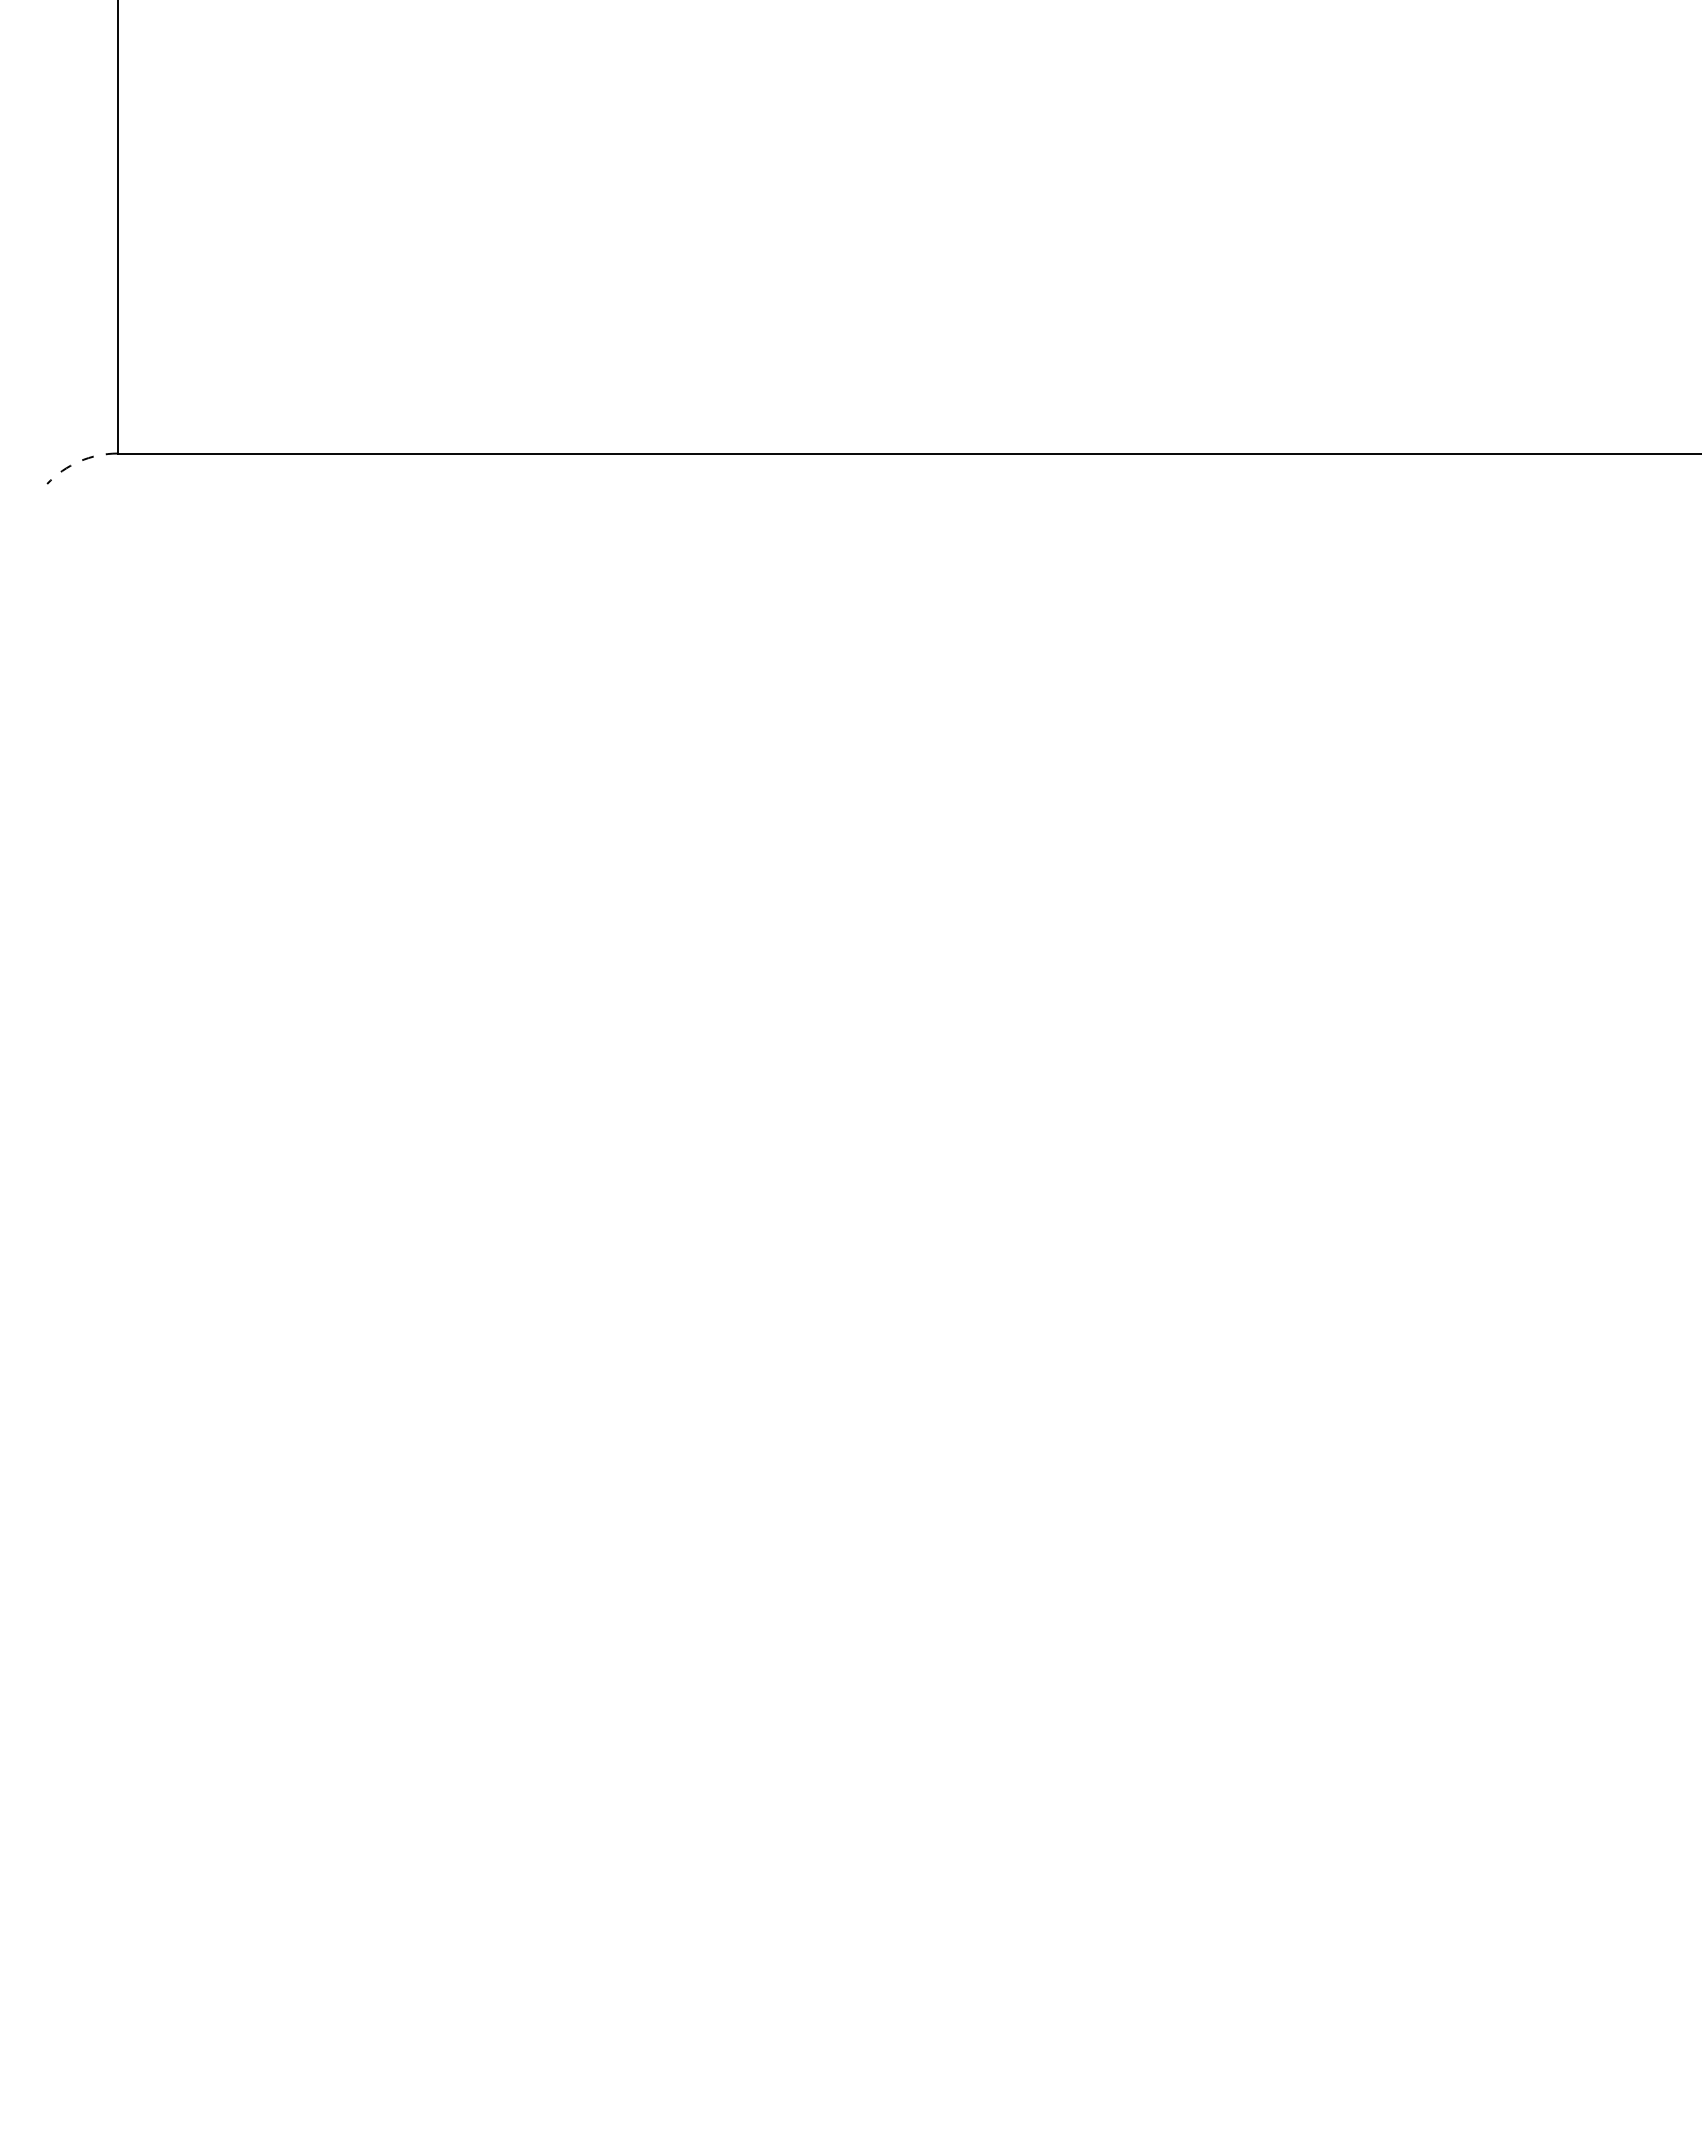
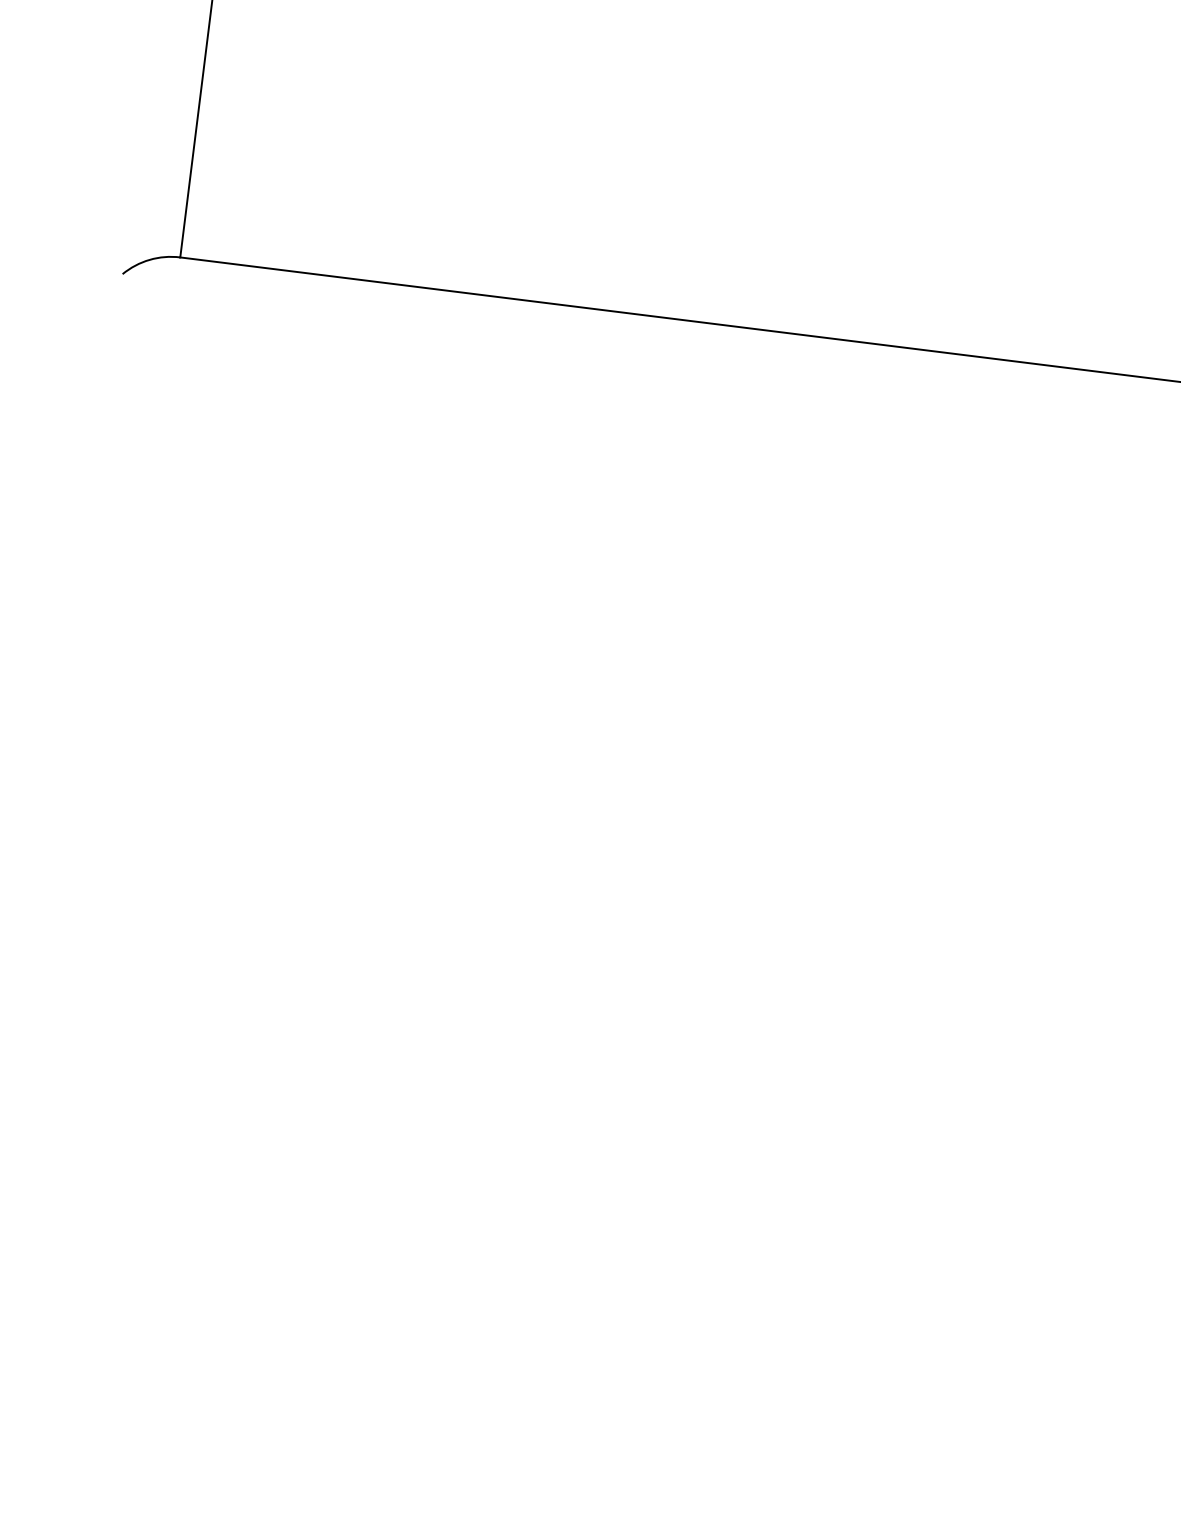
arc: (79, 461) -> (149, 259), dashed -> solid

